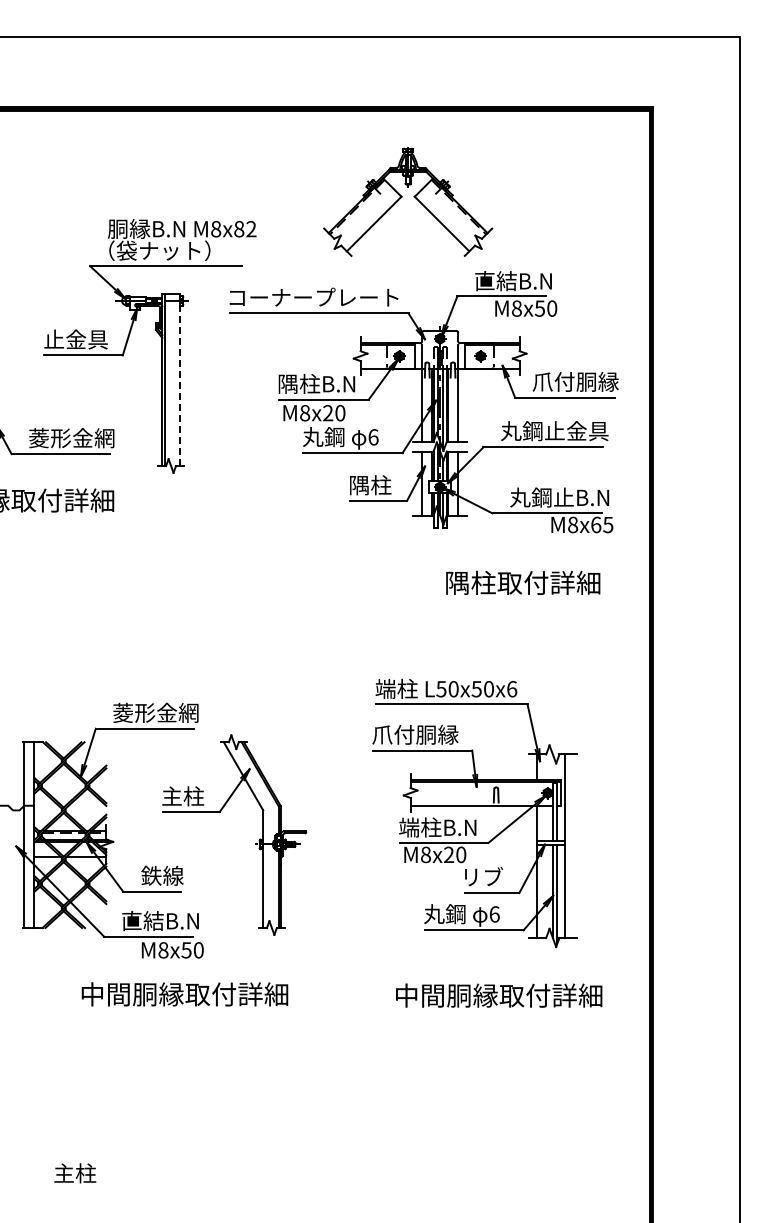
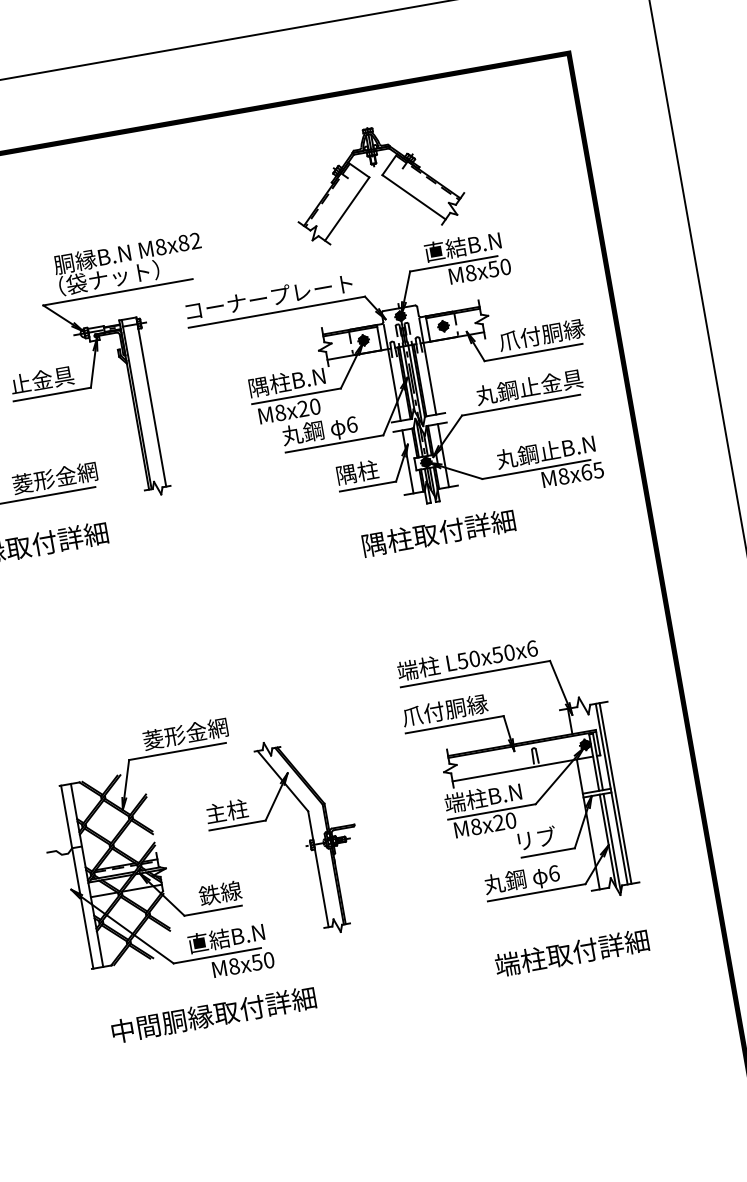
part: (413, 196) -> (381, 175), moved
line: (179, 380) -> (151, 402), dashed -> solid
text: (523, 582) -> (439, 532), moved
line: (568, 845) -> (614, 792), added
text: (184, 994) -> (213, 1014), moved
text: (499, 995) -> (573, 952), 中間胴縁取付詳細 -> 端柱取付詳細

